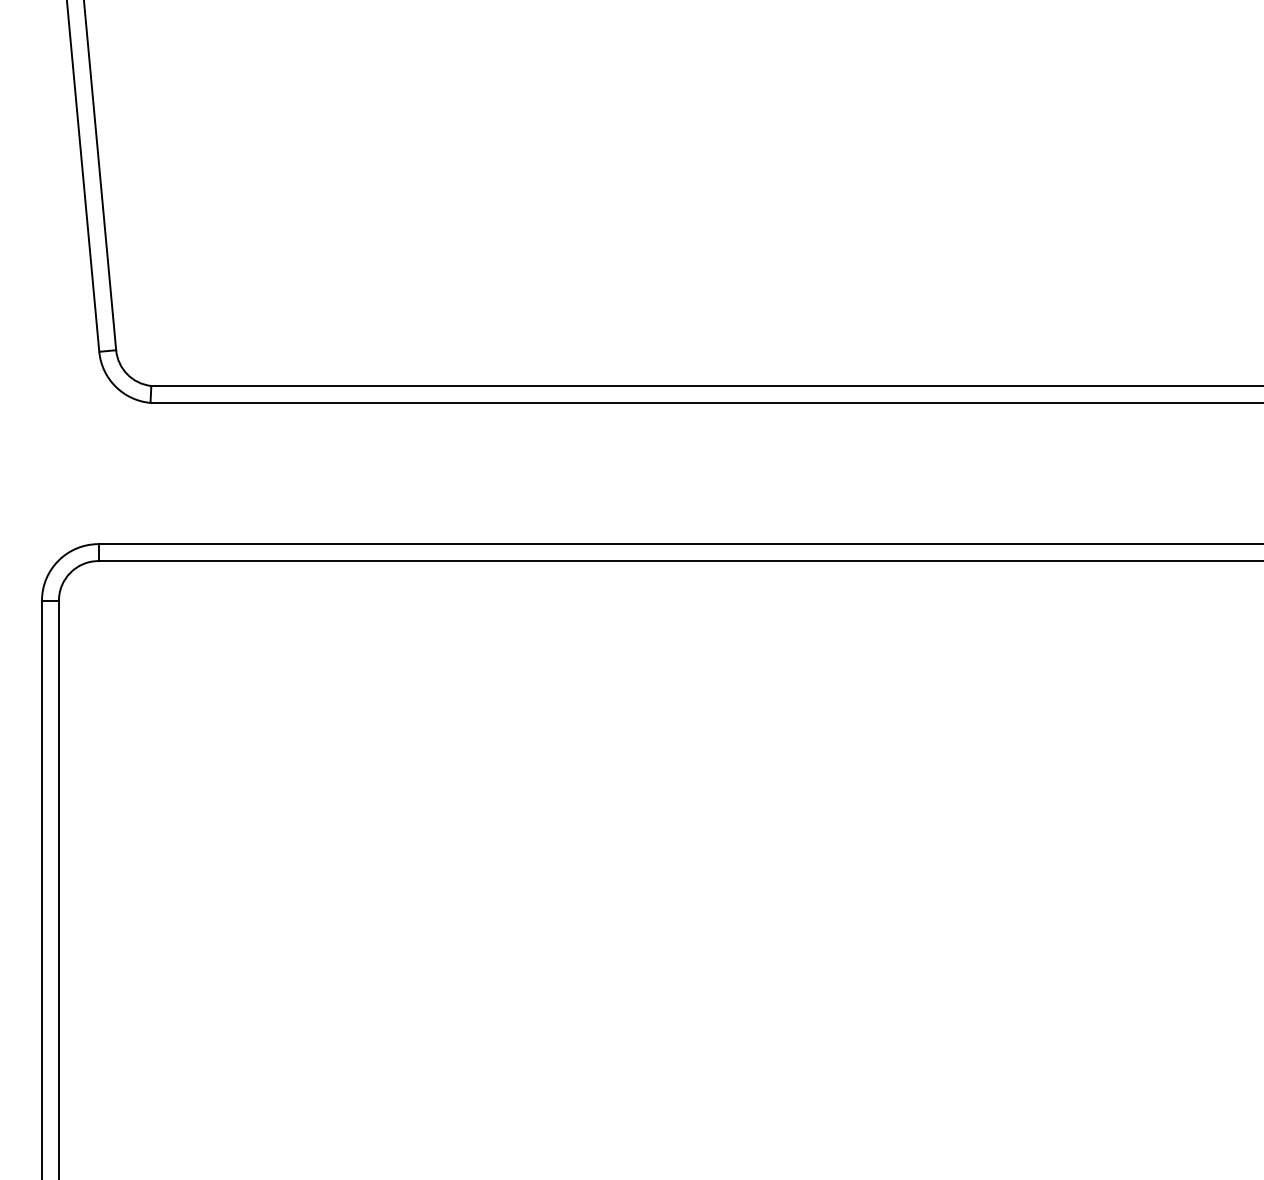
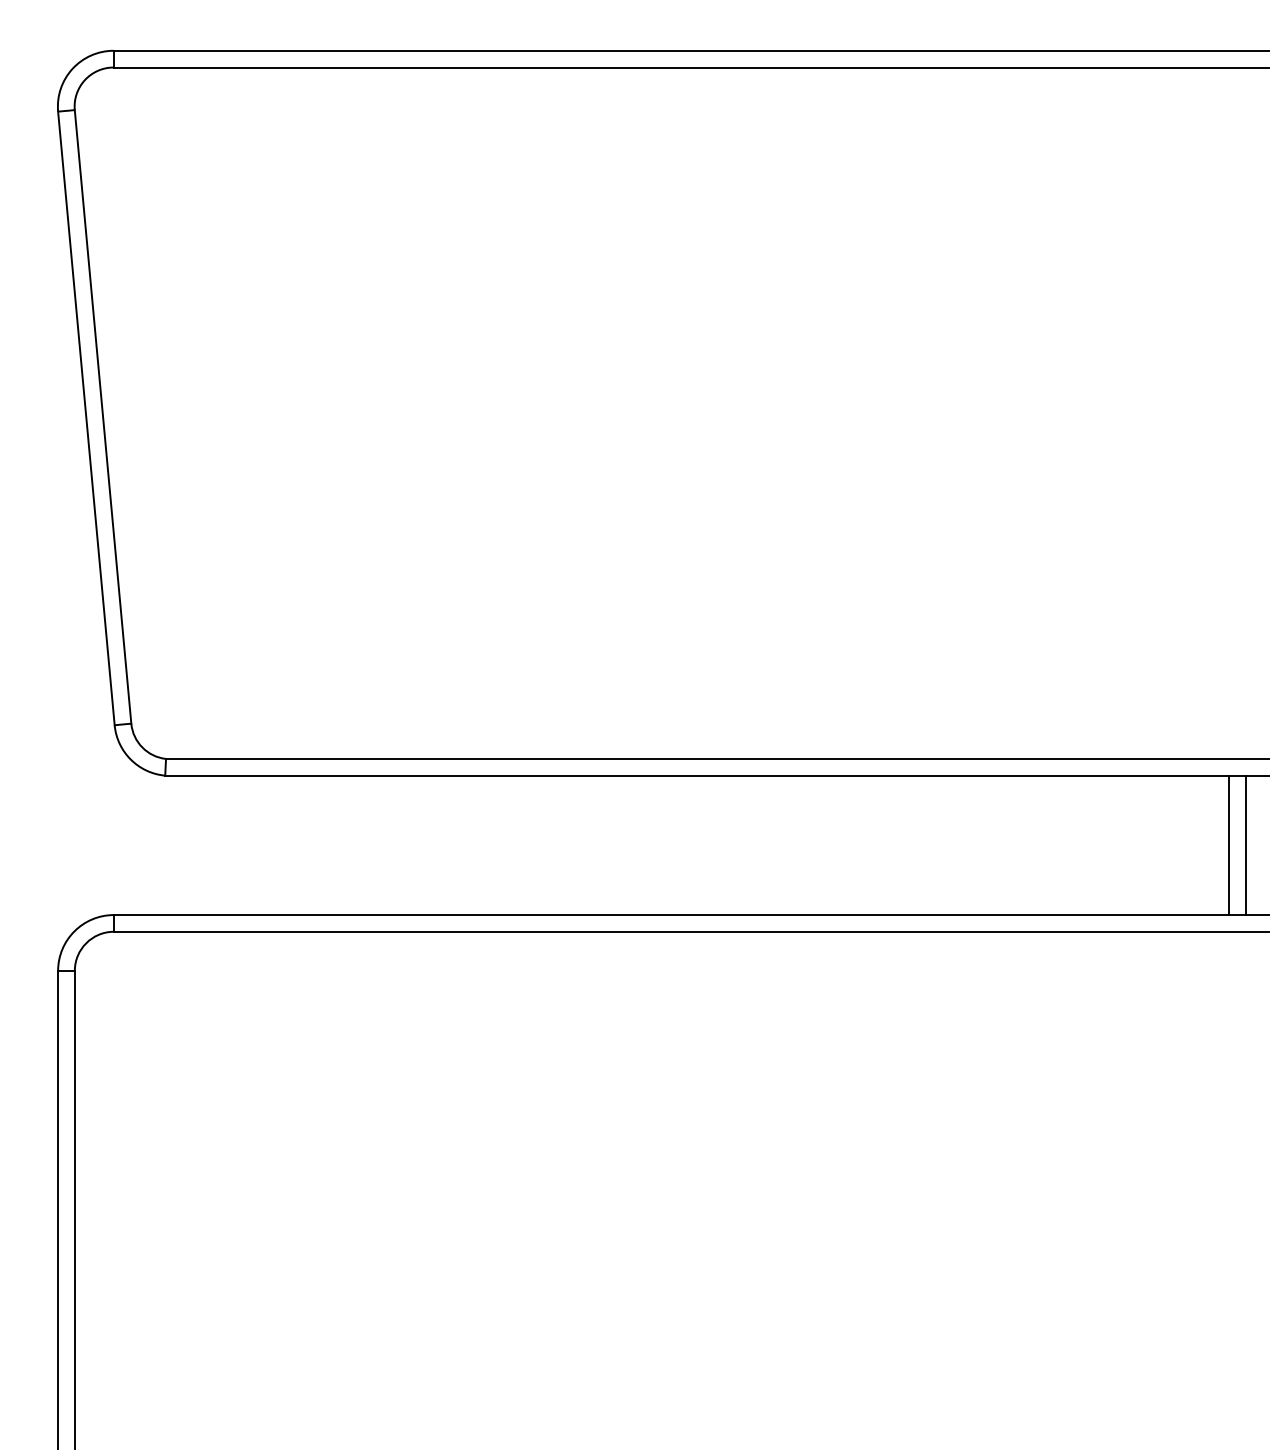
line: (1228, 473) -> (1229, 845), added
line: (1244, 473) -> (1245, 845), added

